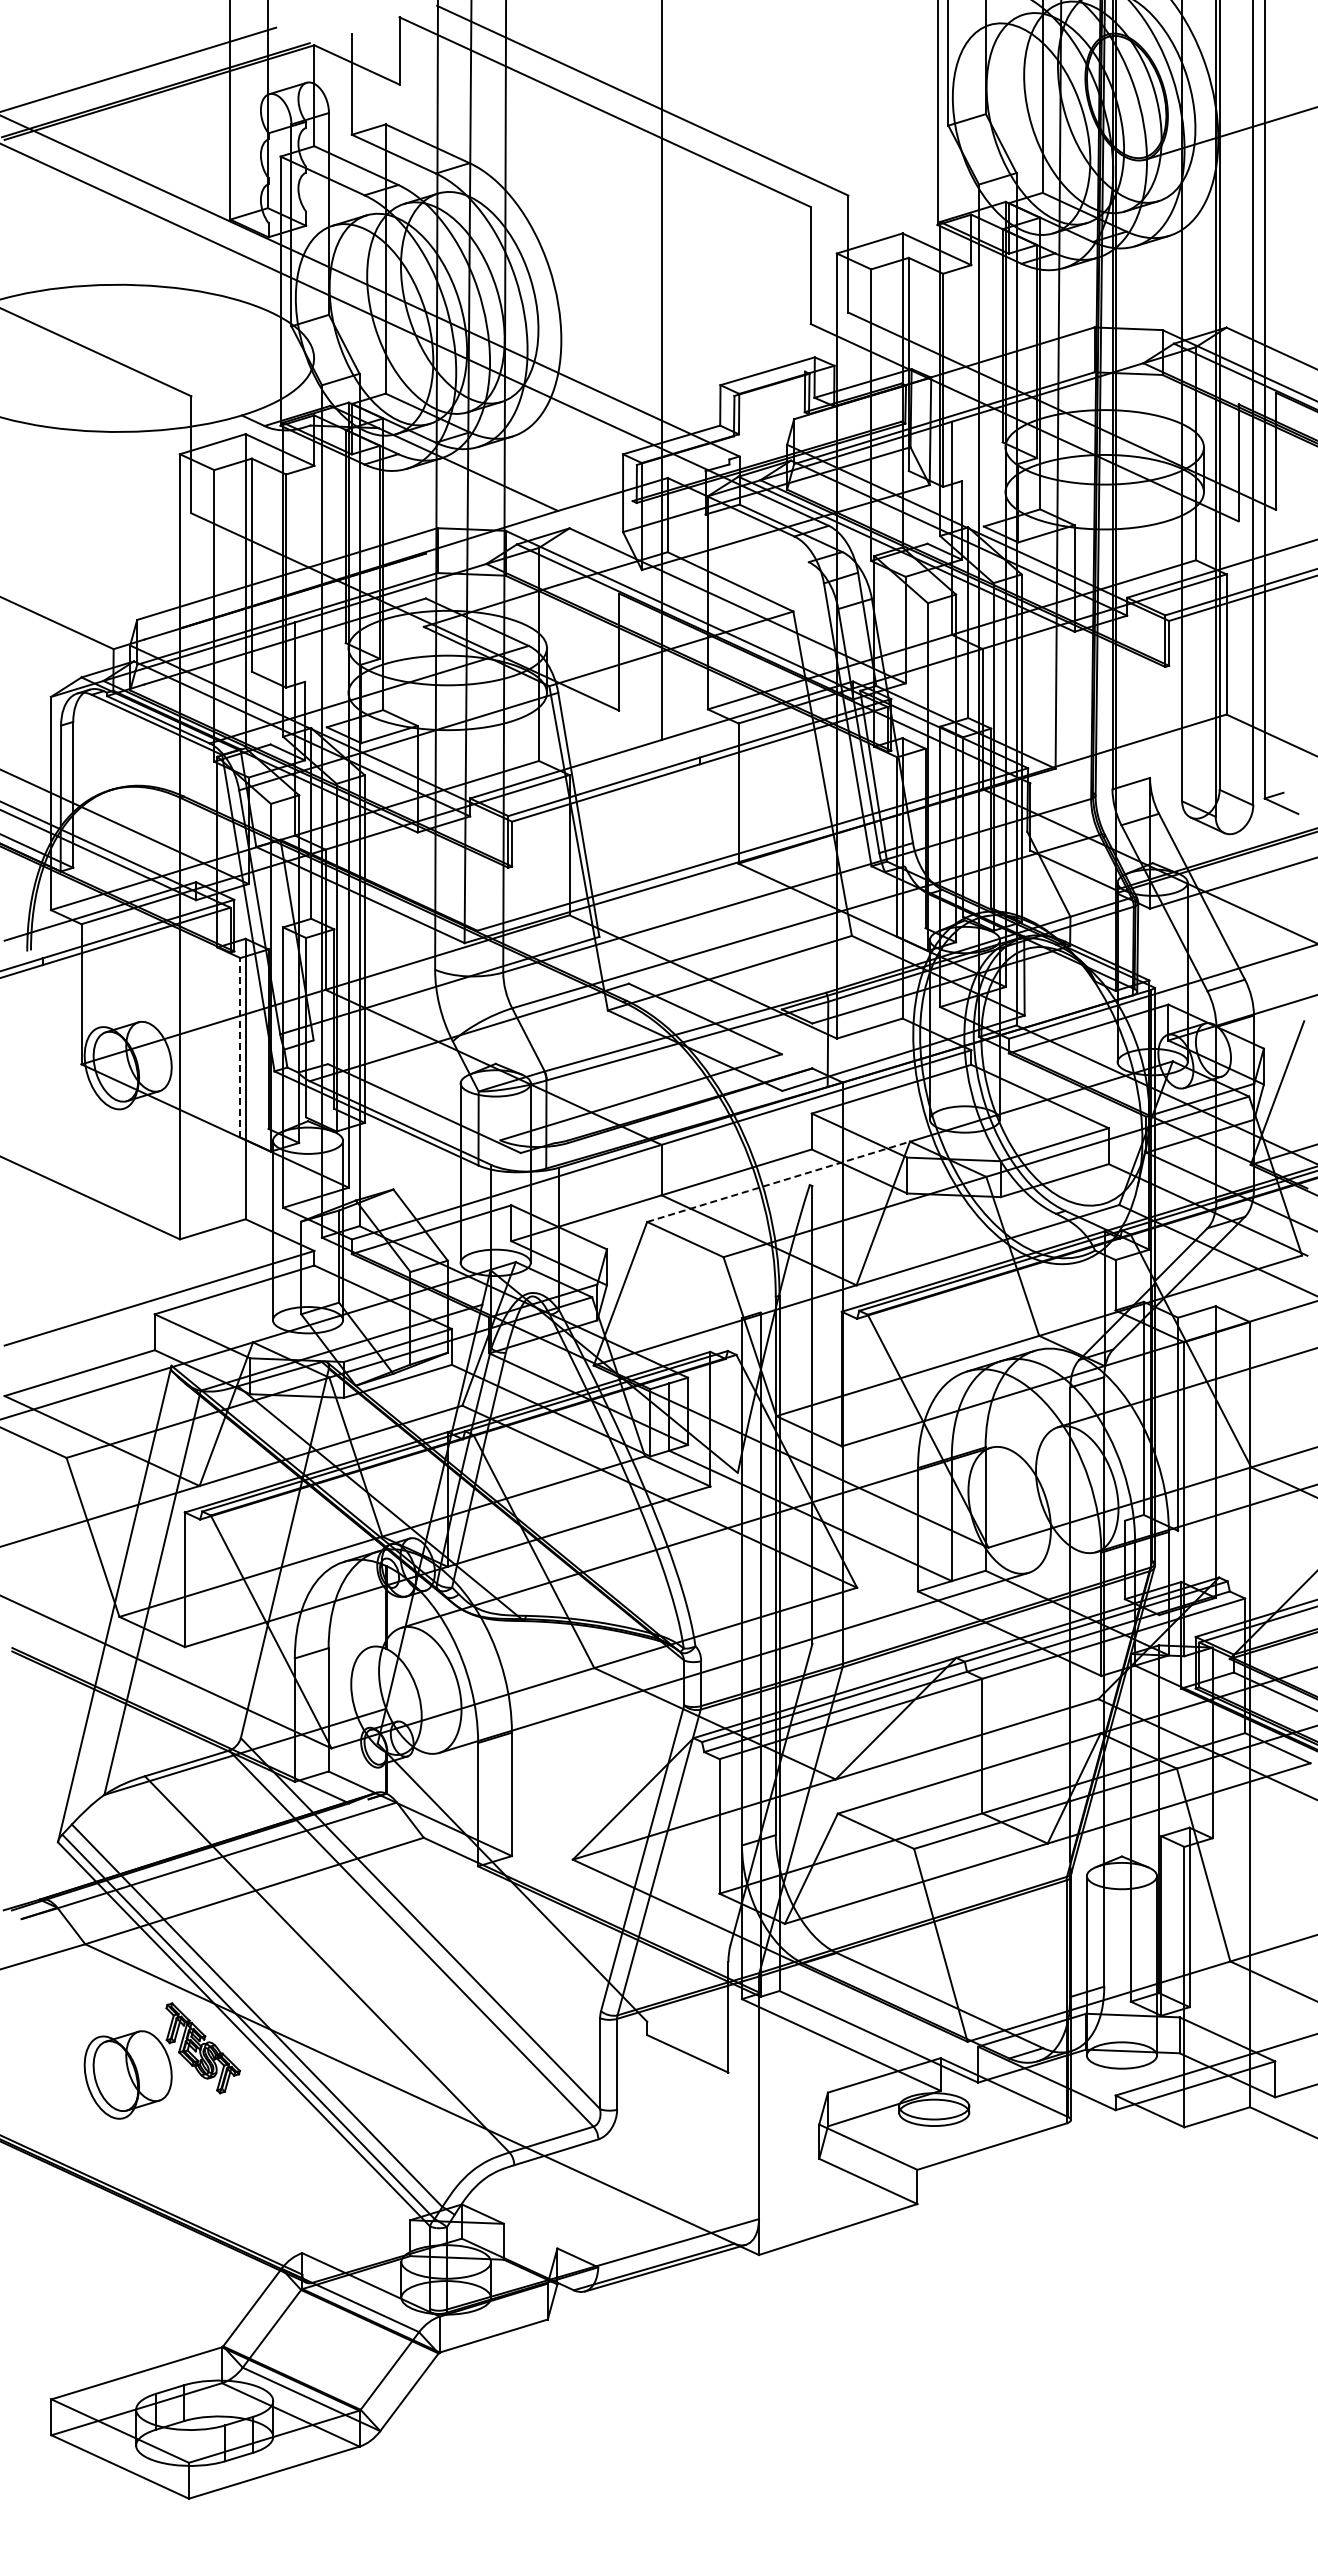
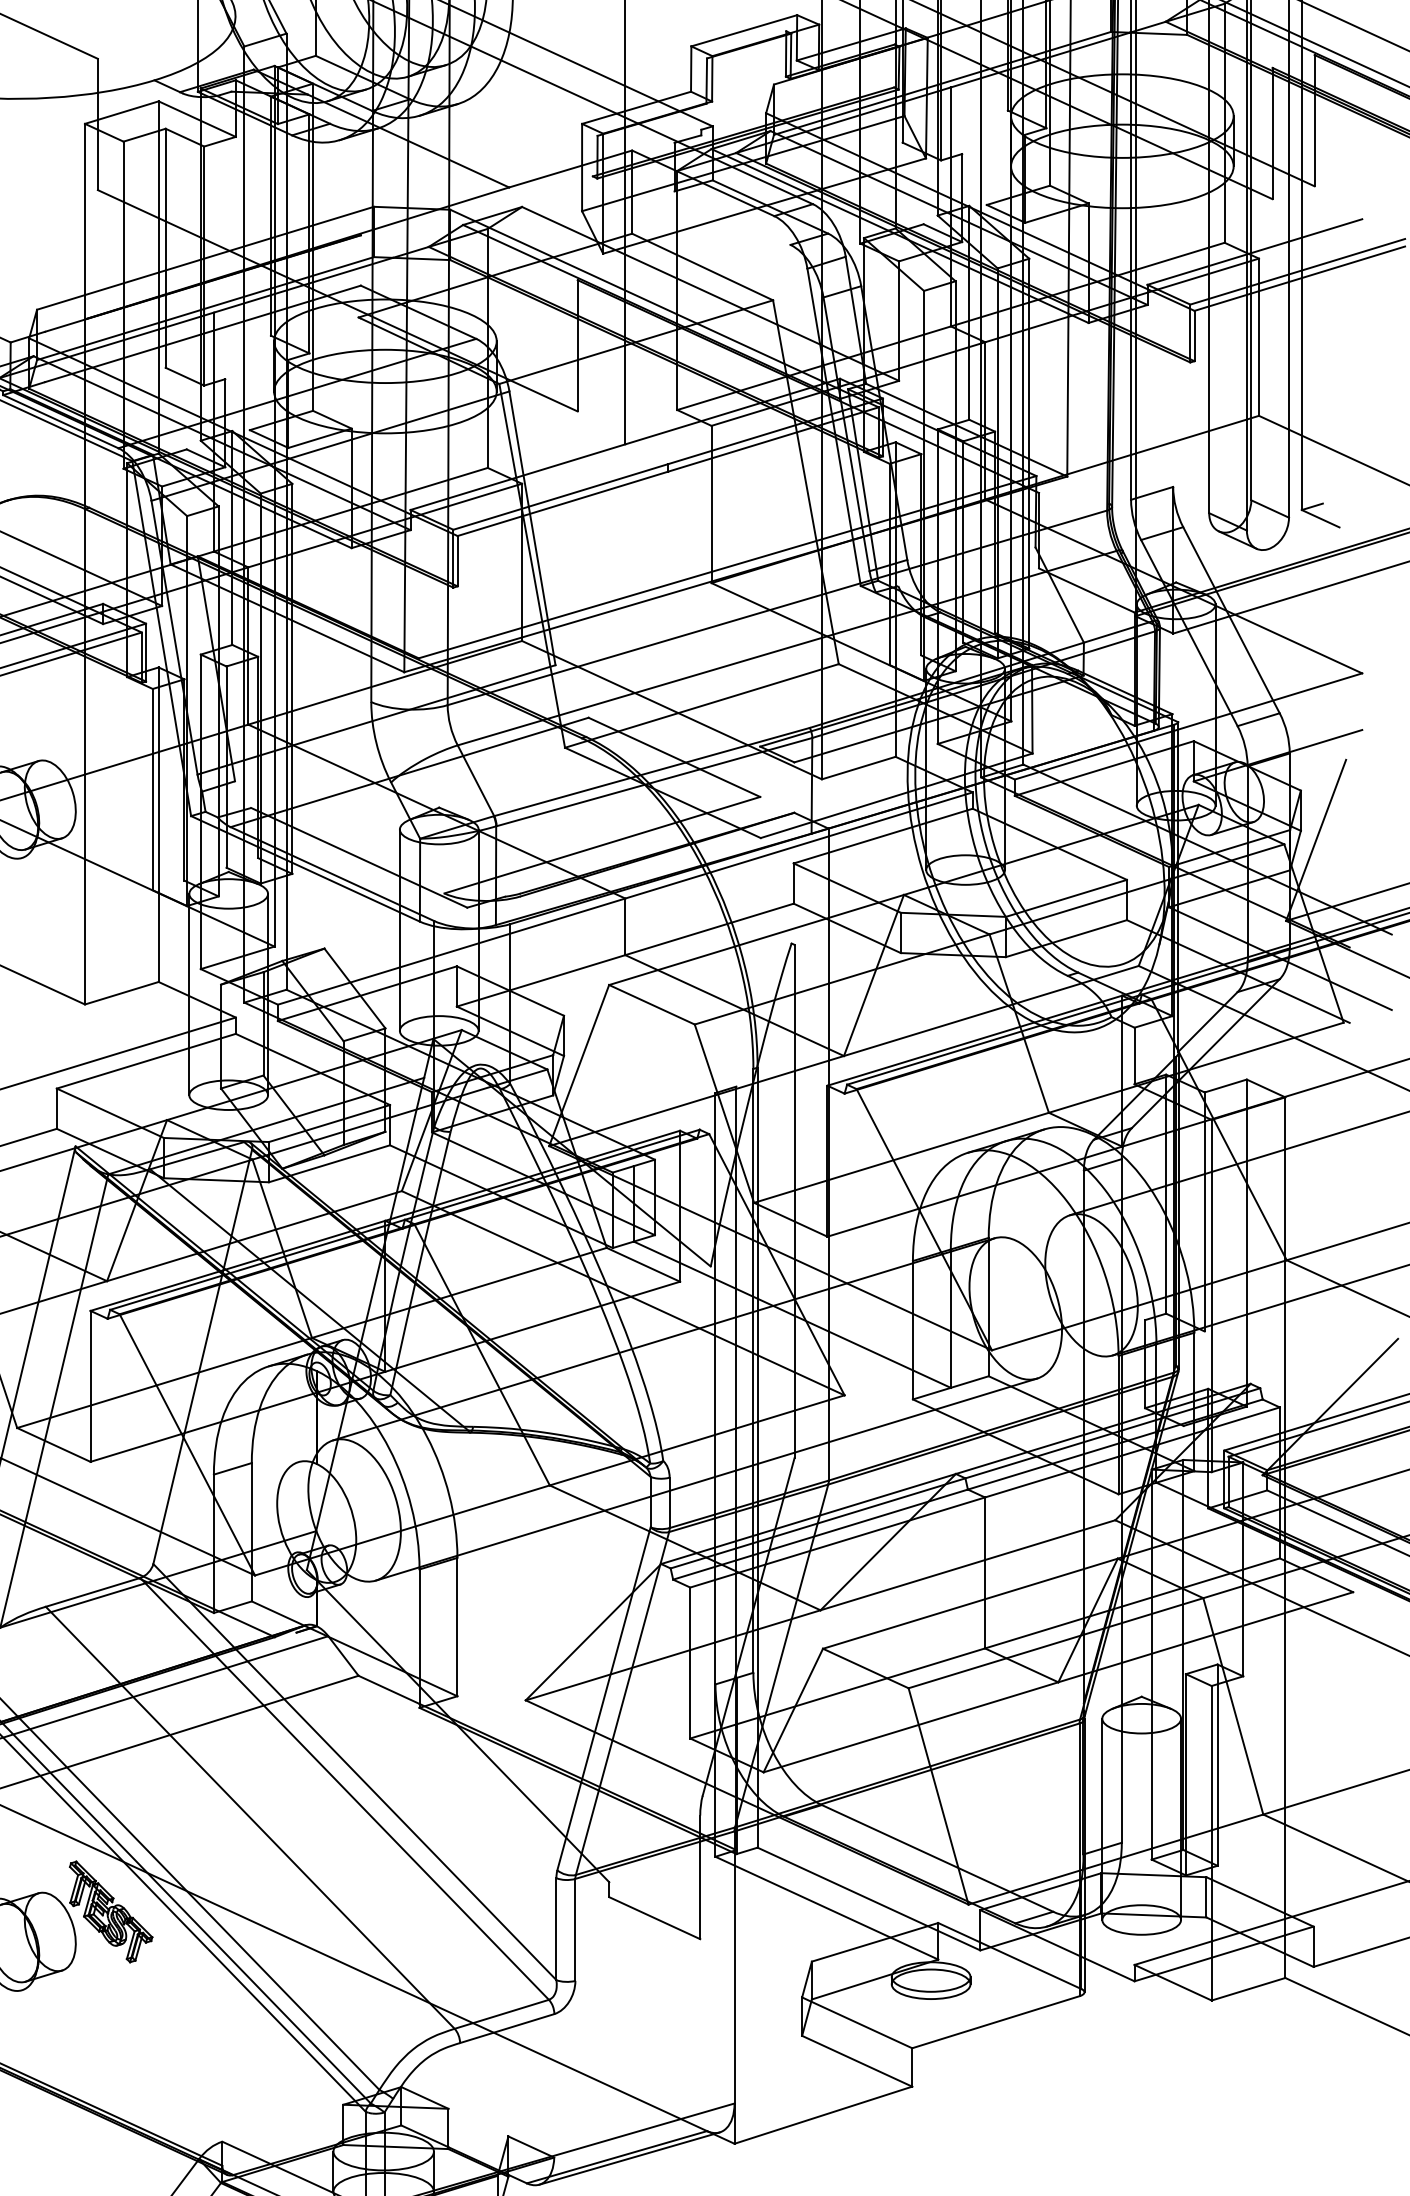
line: (240, 1047) -> (152, 789), dashed -> solid
line: (779, 1181) -> (757, 939), dashed -> solid

